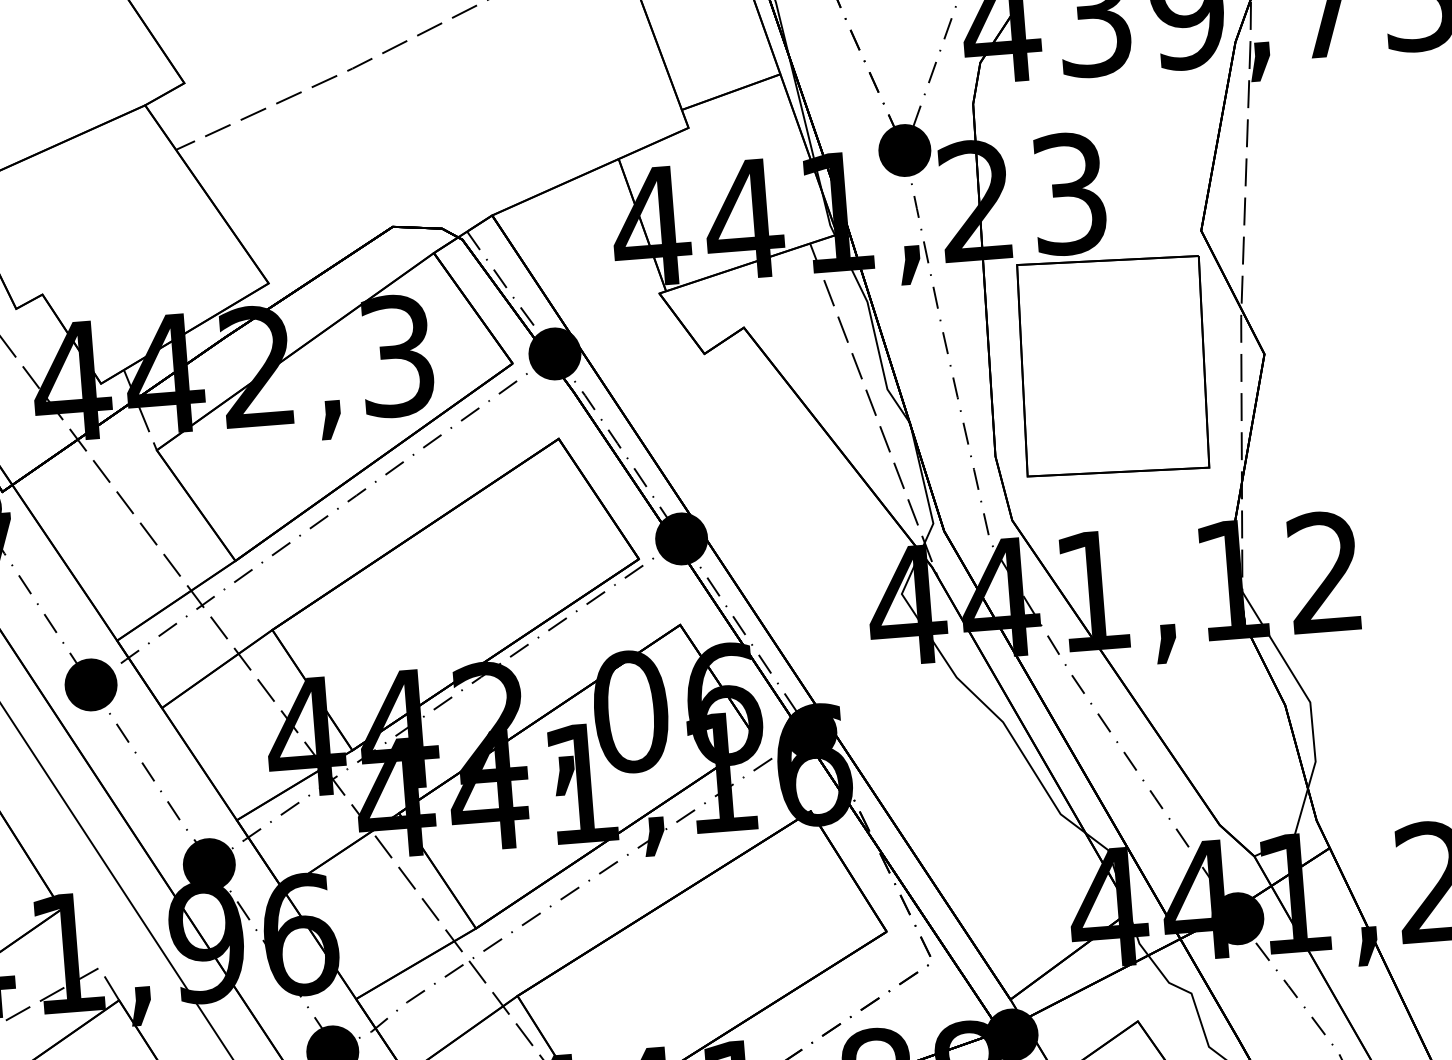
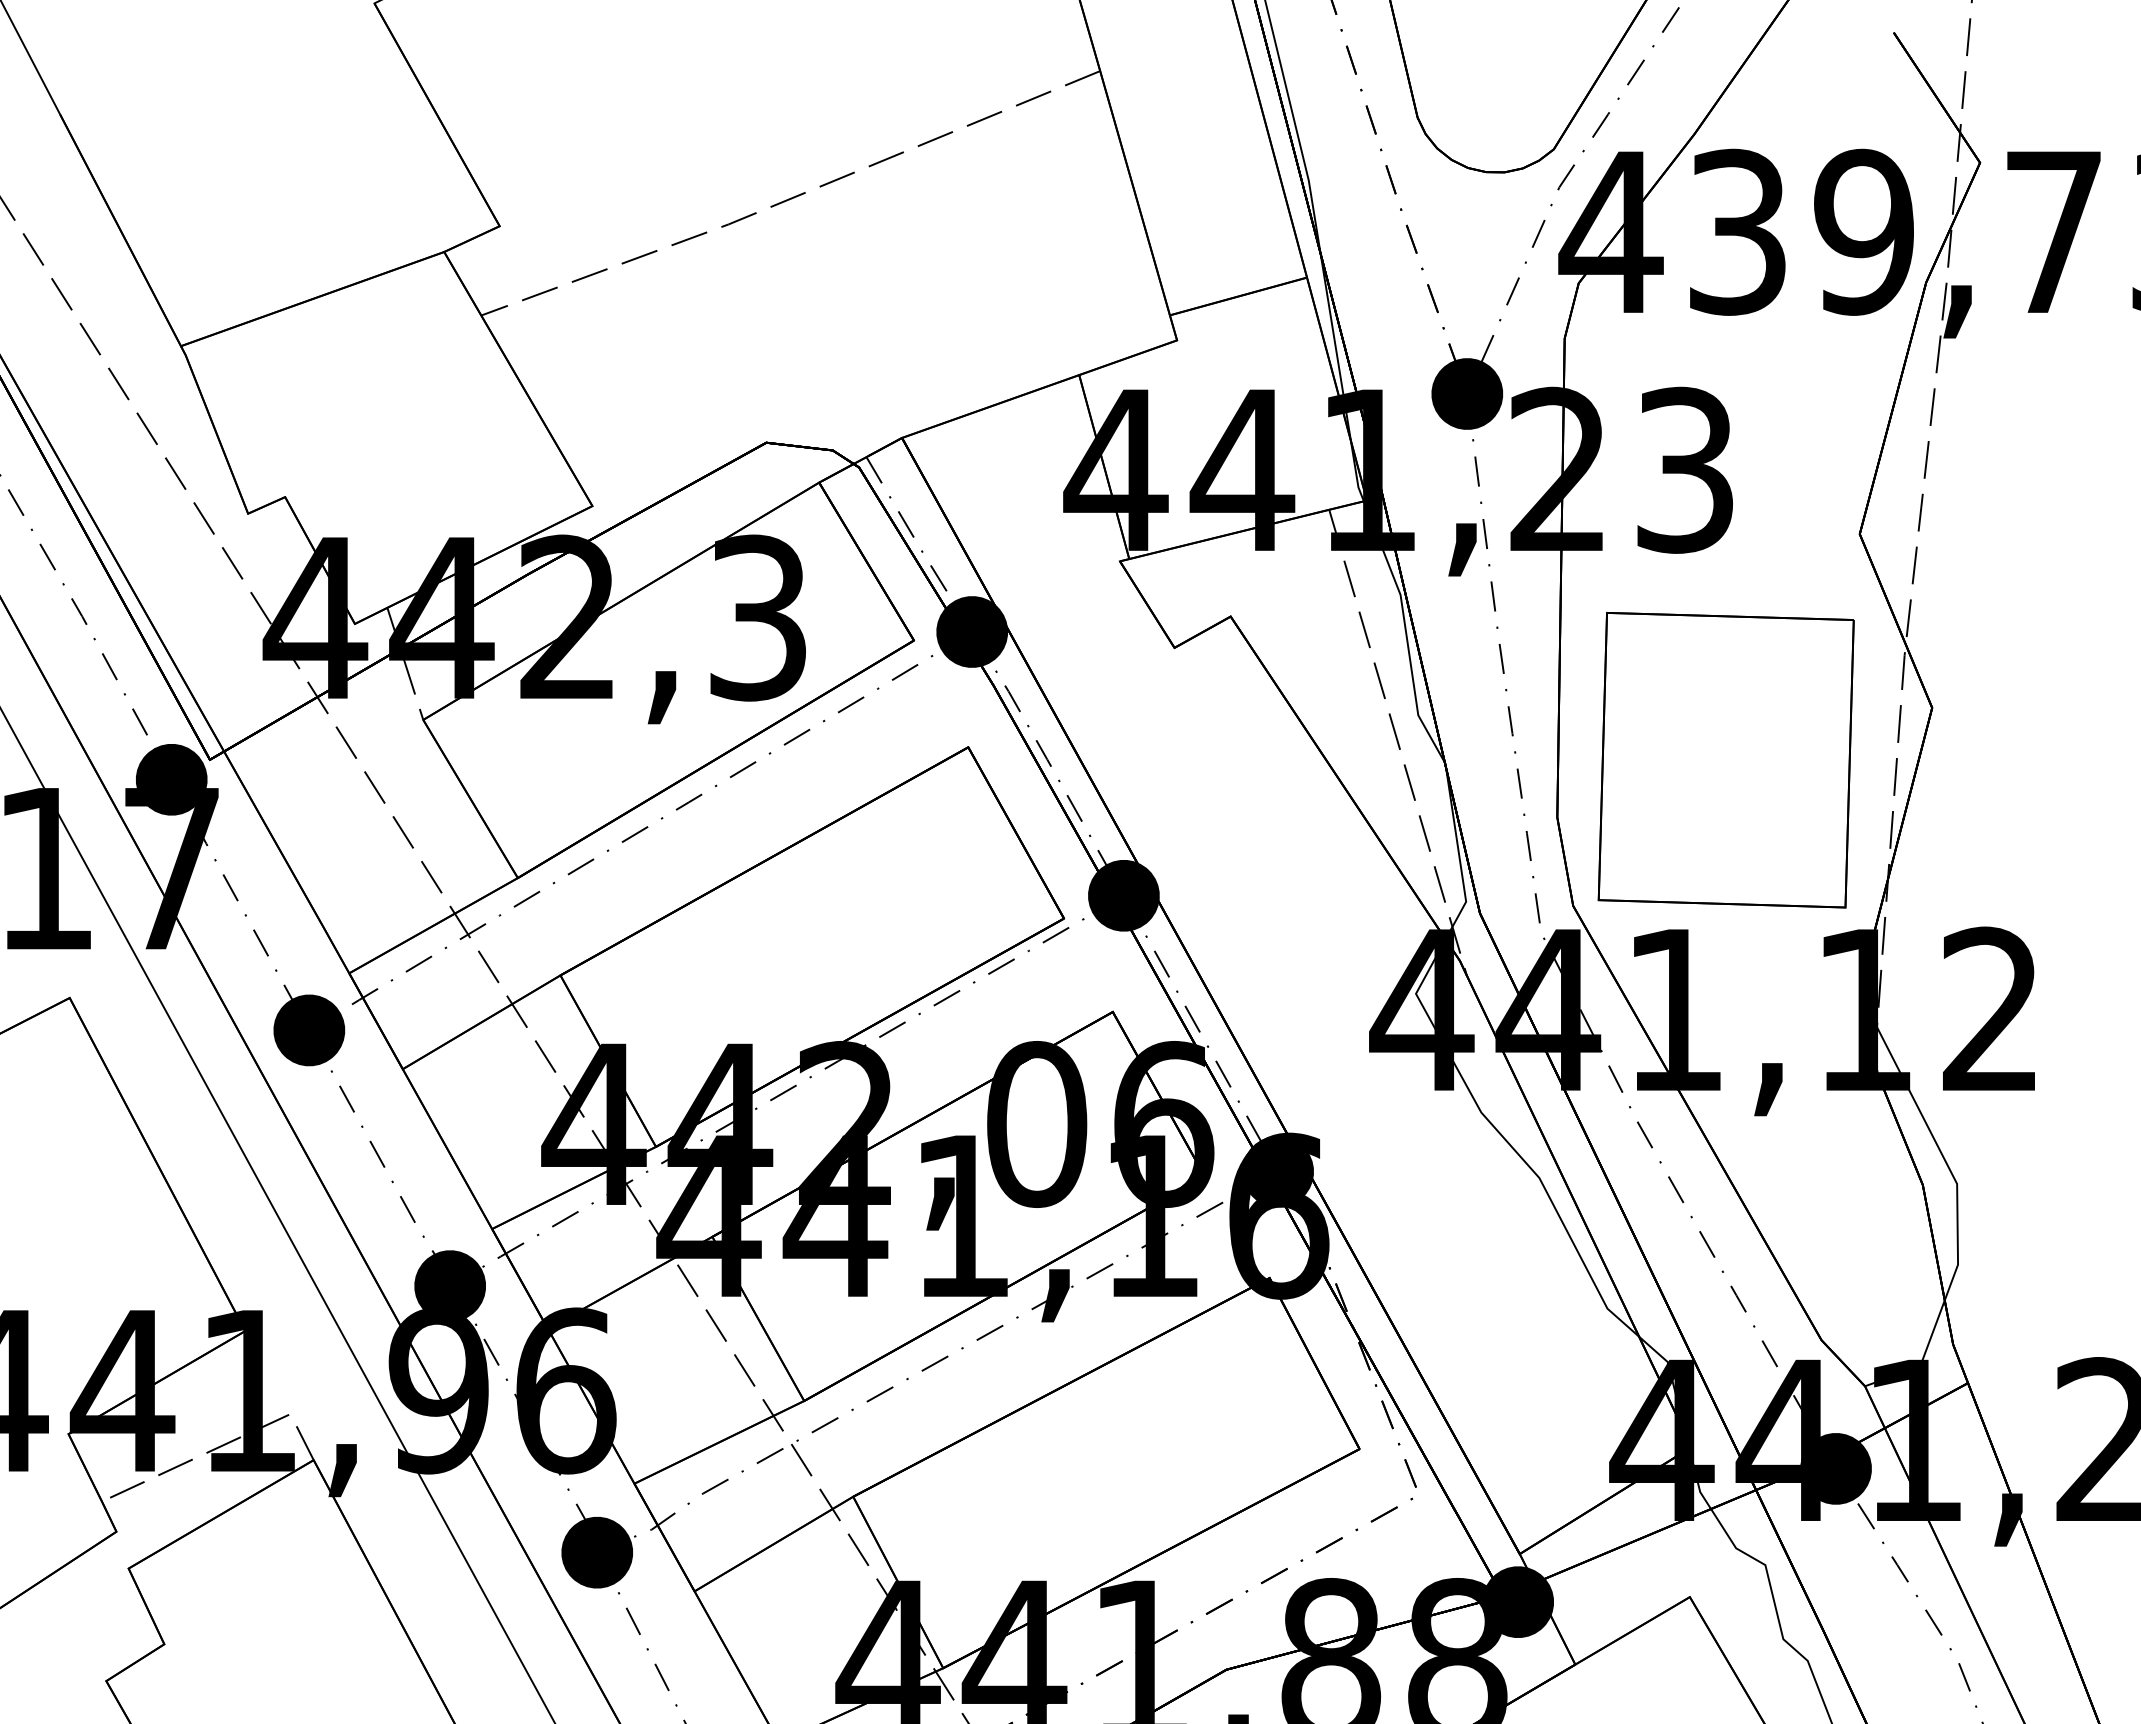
part: (1112, 366) -> (1725, 760), moved

